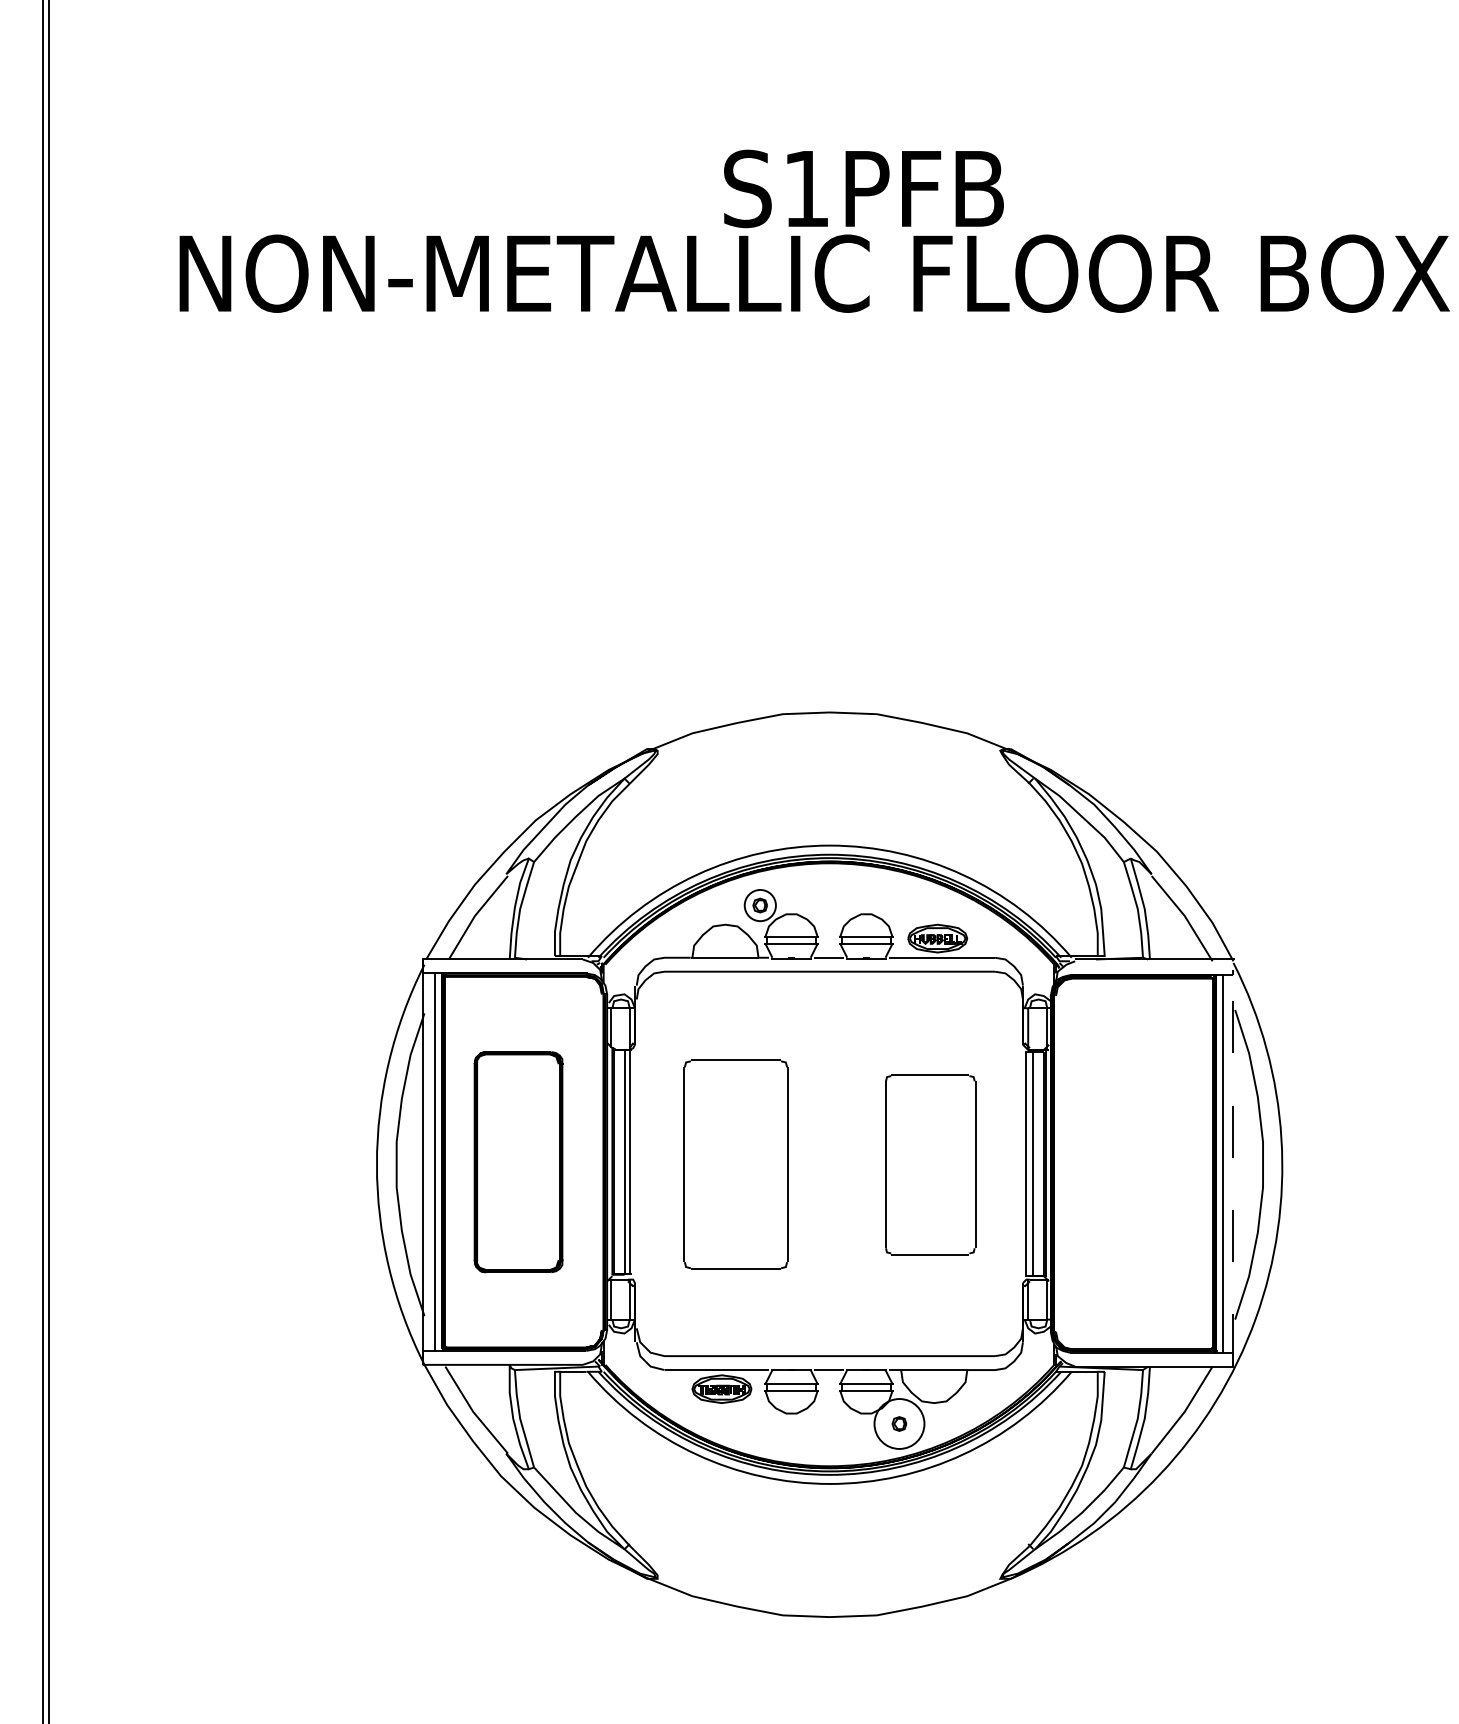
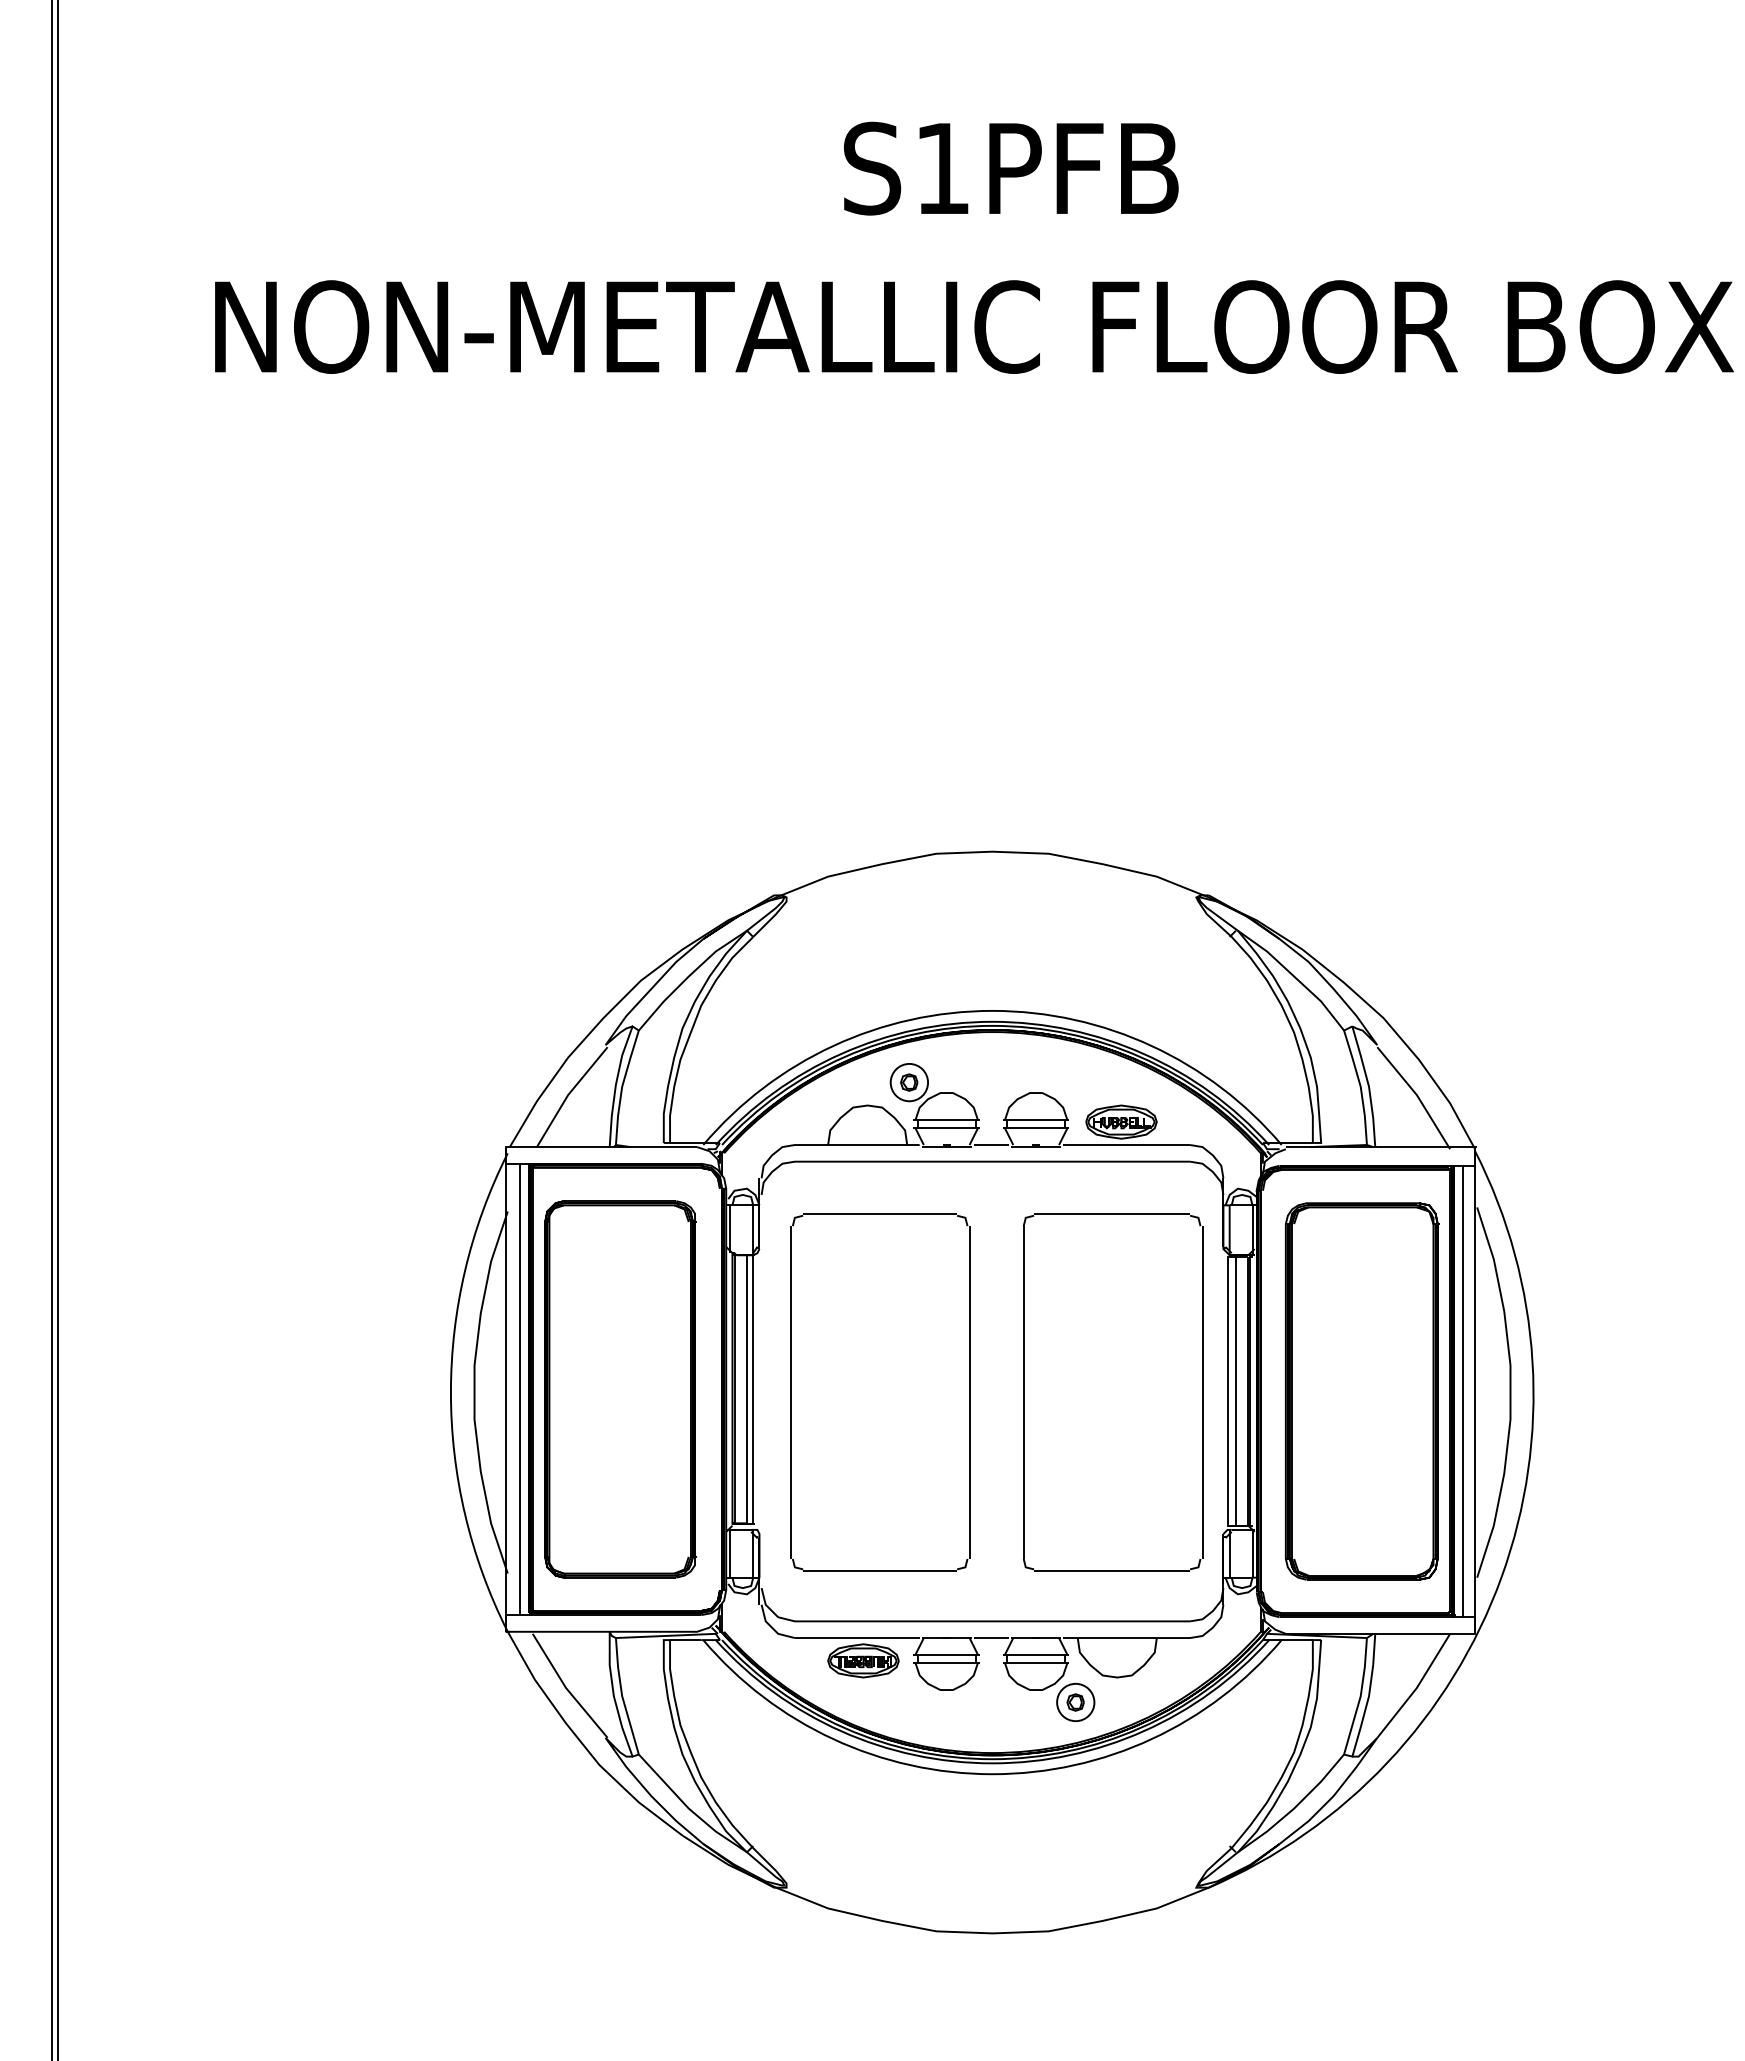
text: (864, 188) -> (1011, 168), moved
line: (1233, 1148) -> (1475, 1372), dashed -> solid
part: (518, 1162) -> (620, 1389), size x1.43
part: (1139, 1163) -> (1362, 1391), added
part: (736, 1164) -> (880, 1392), size x1.43
part: (931, 1164) -> (1113, 1392), size x1.67
circle: (899, 1423) -> (1075, 1702), size x0.62

